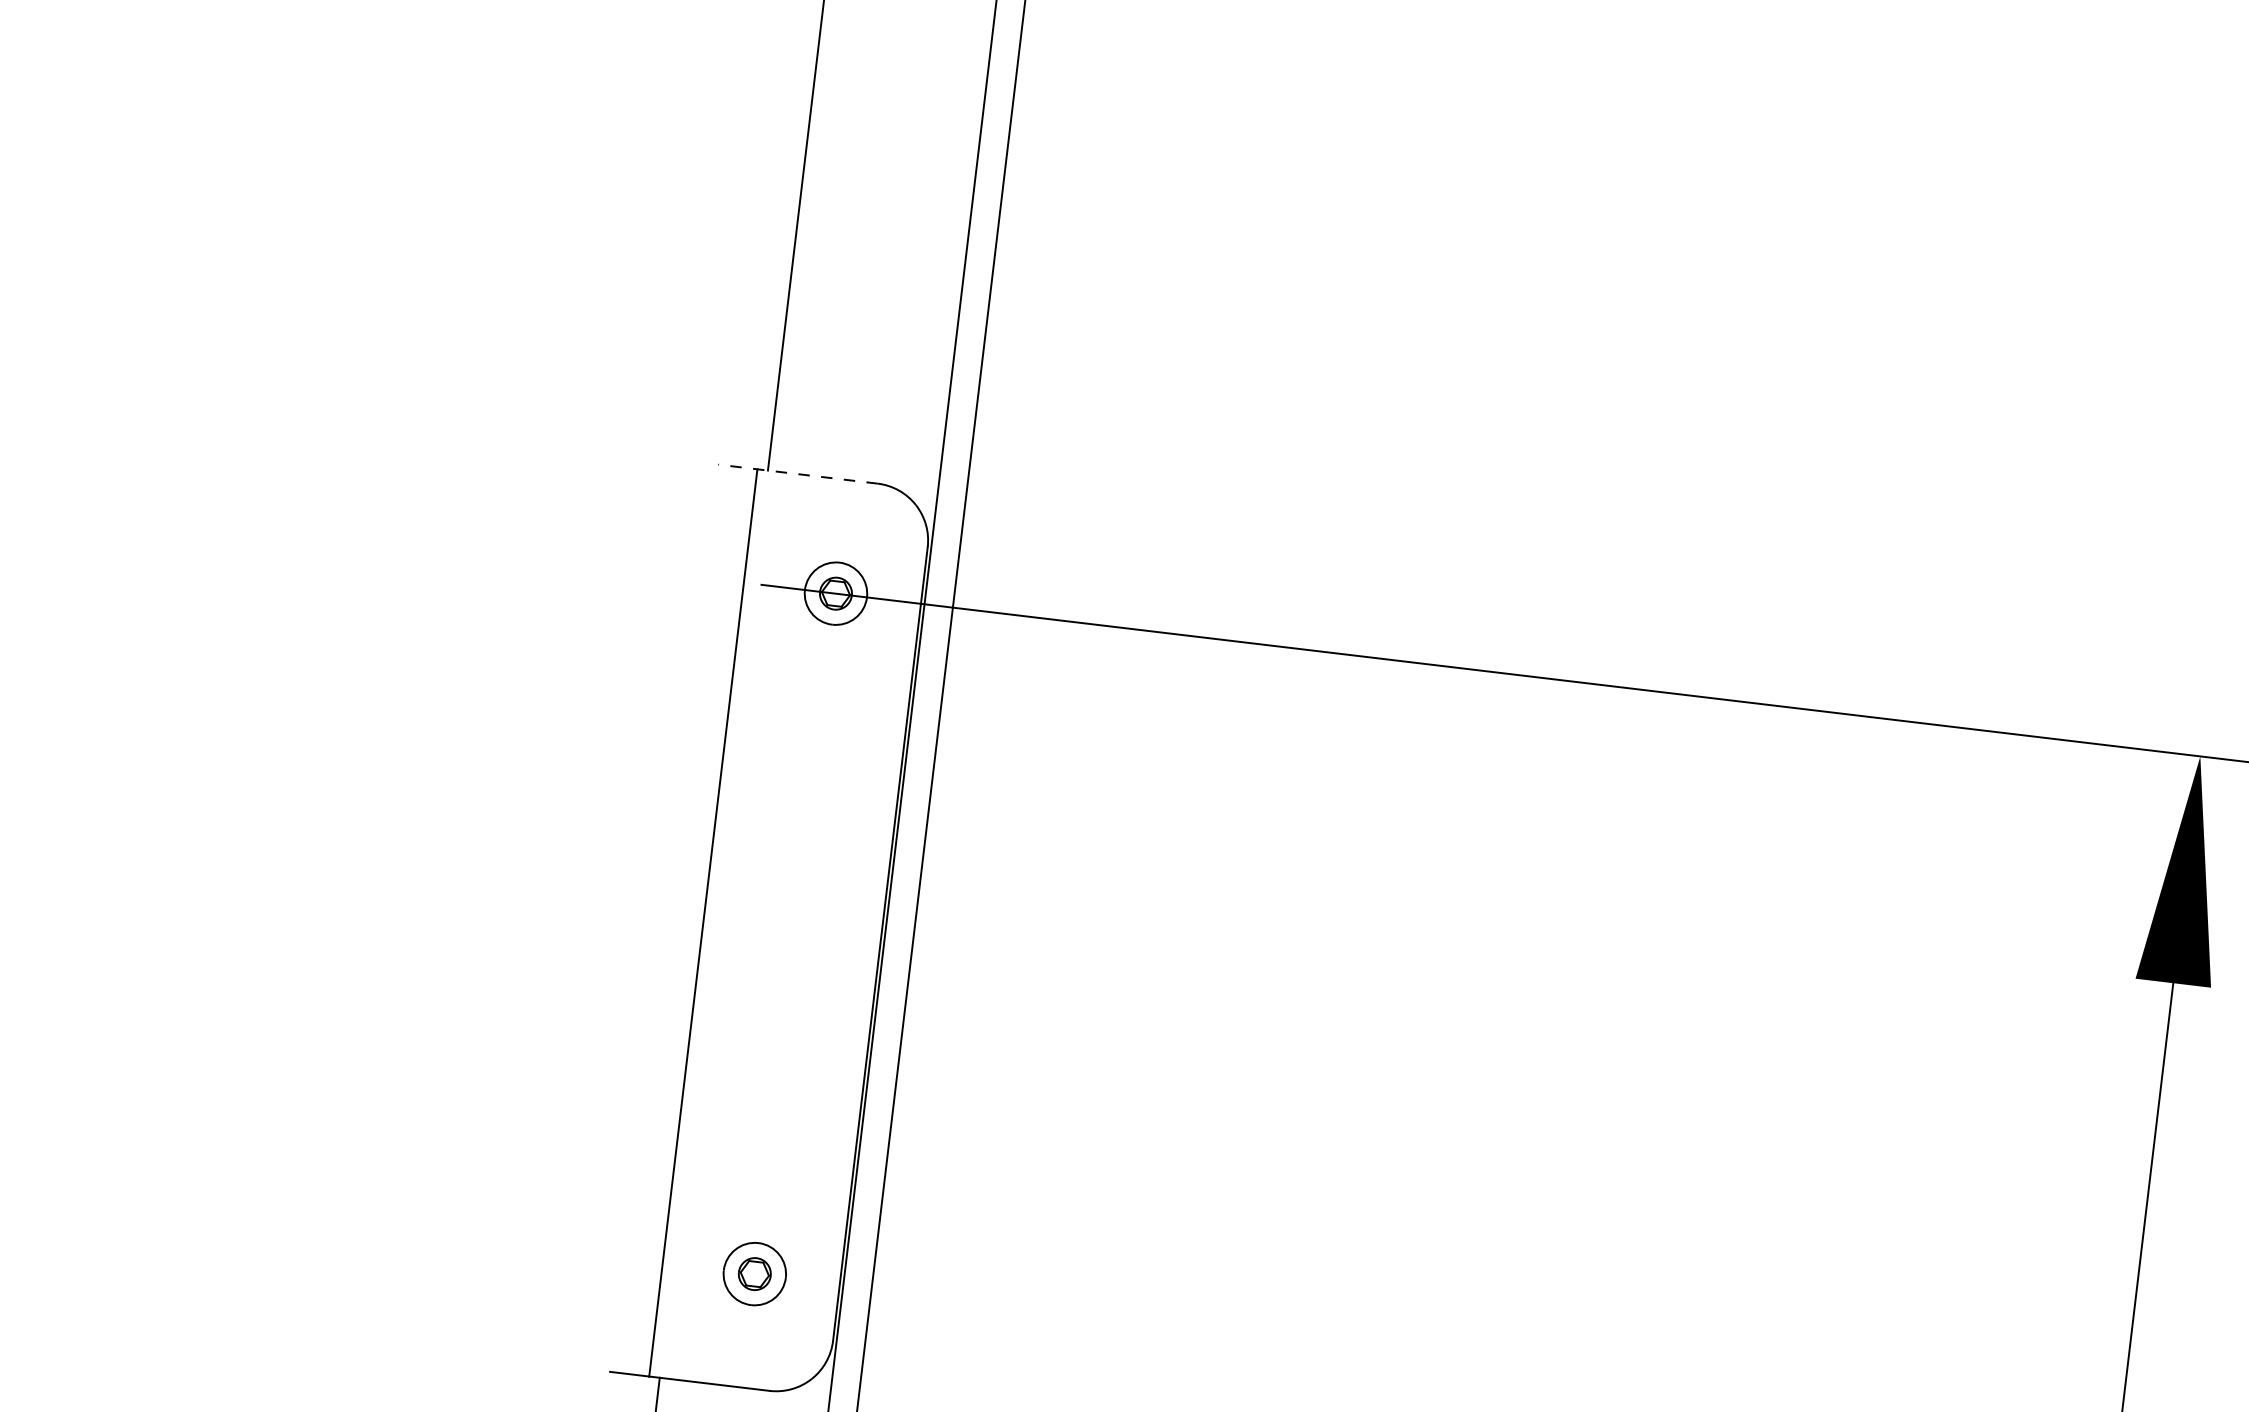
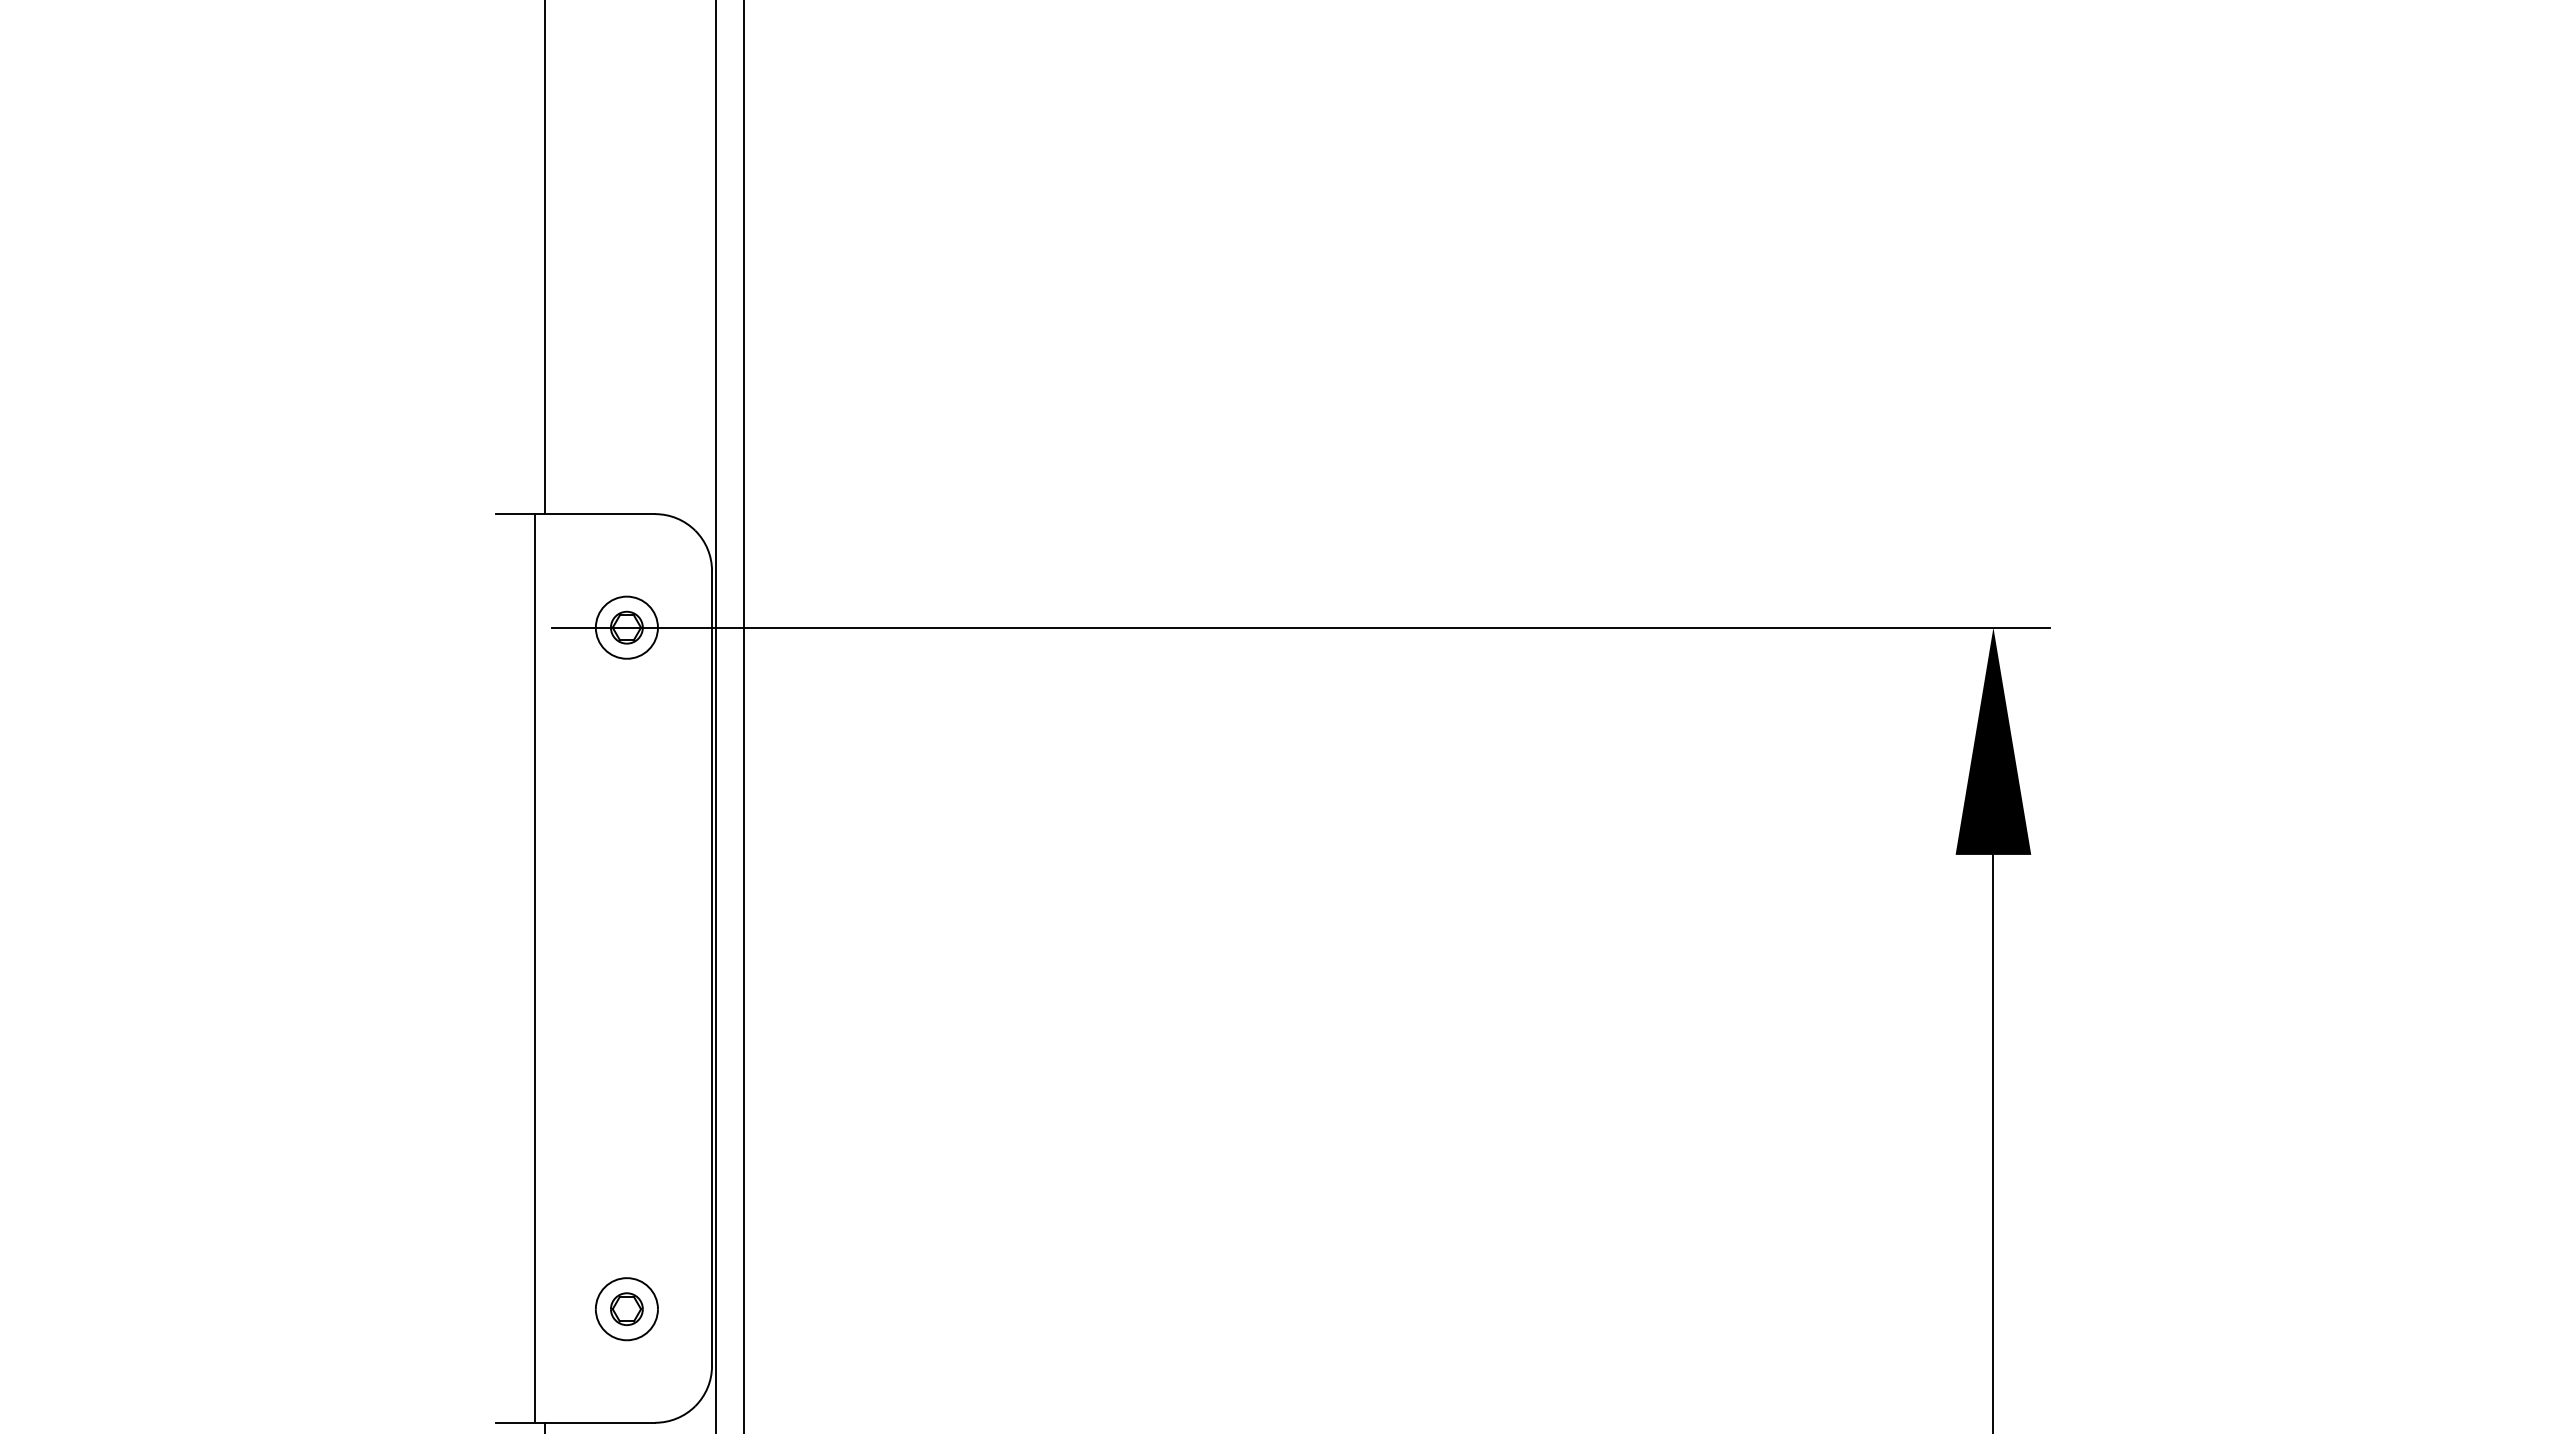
line: (798, 474) -> (575, 514), dashed -> solid

